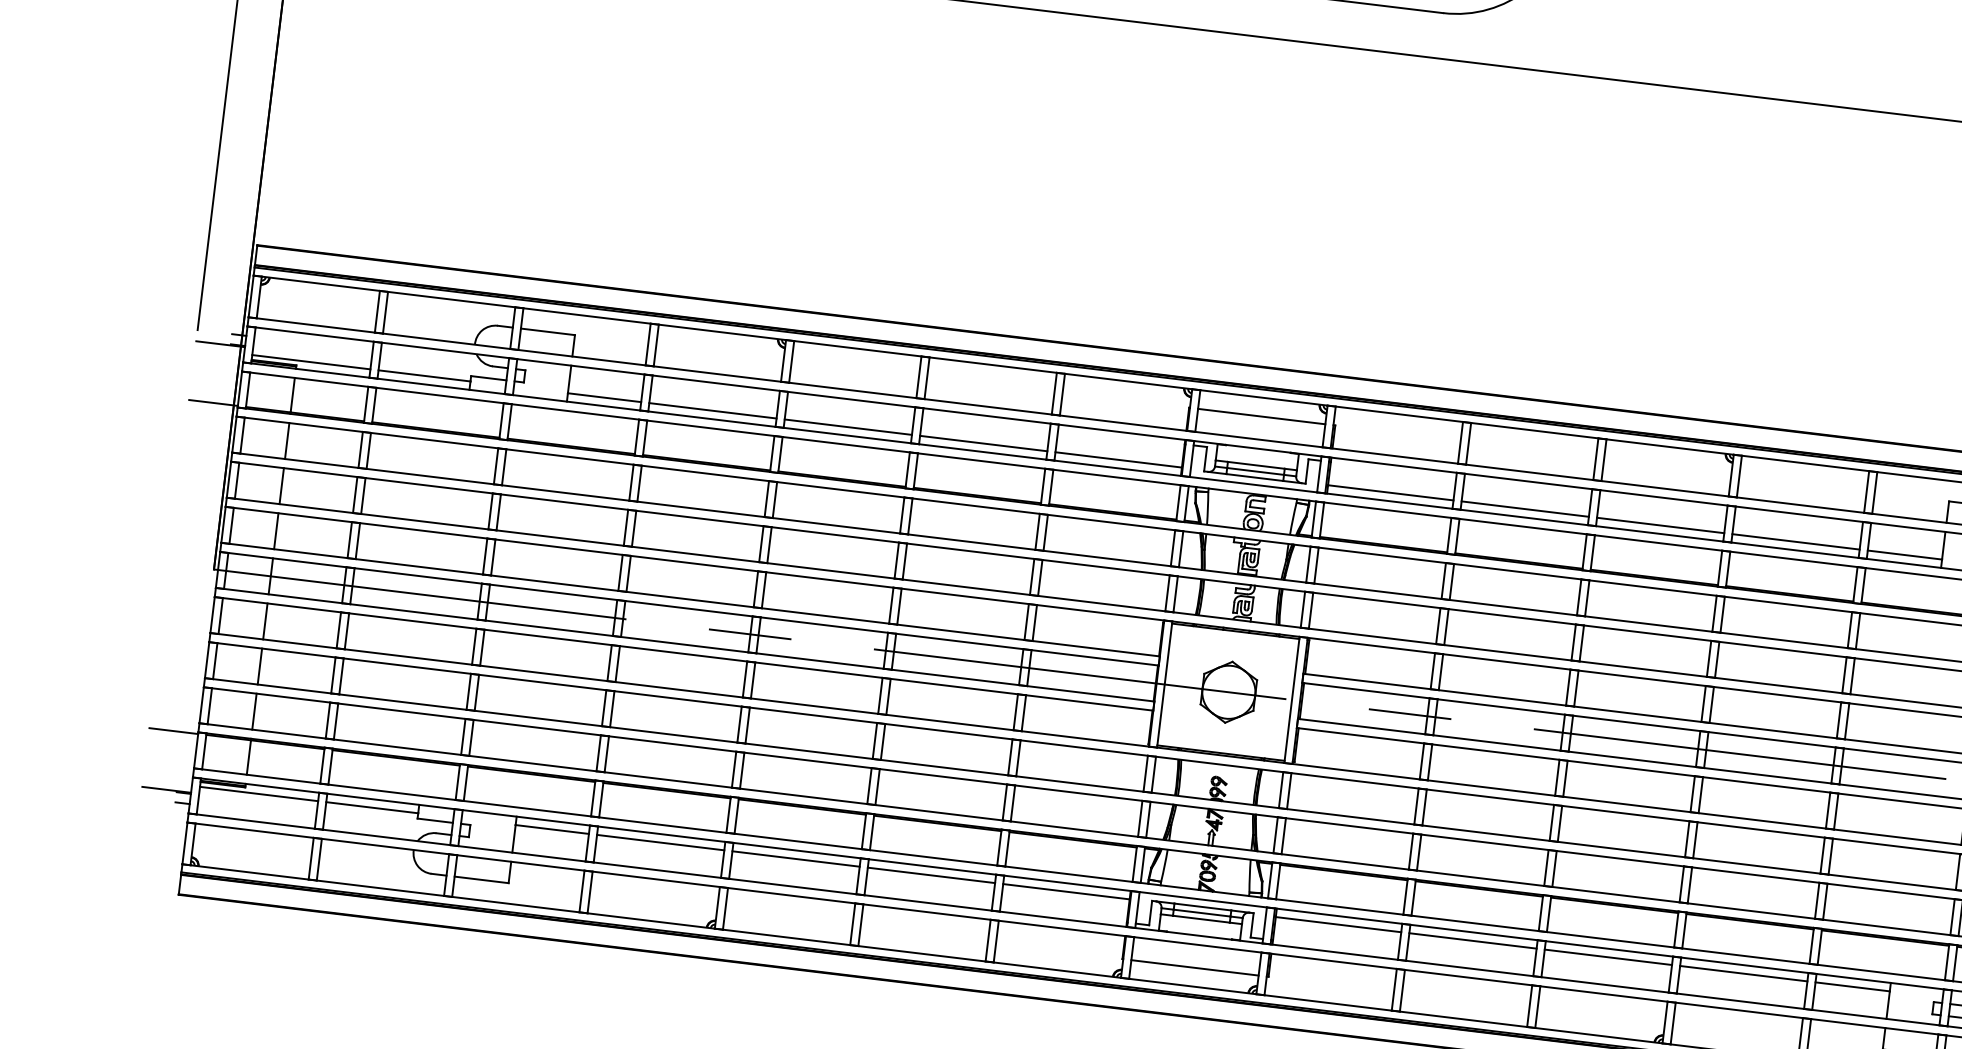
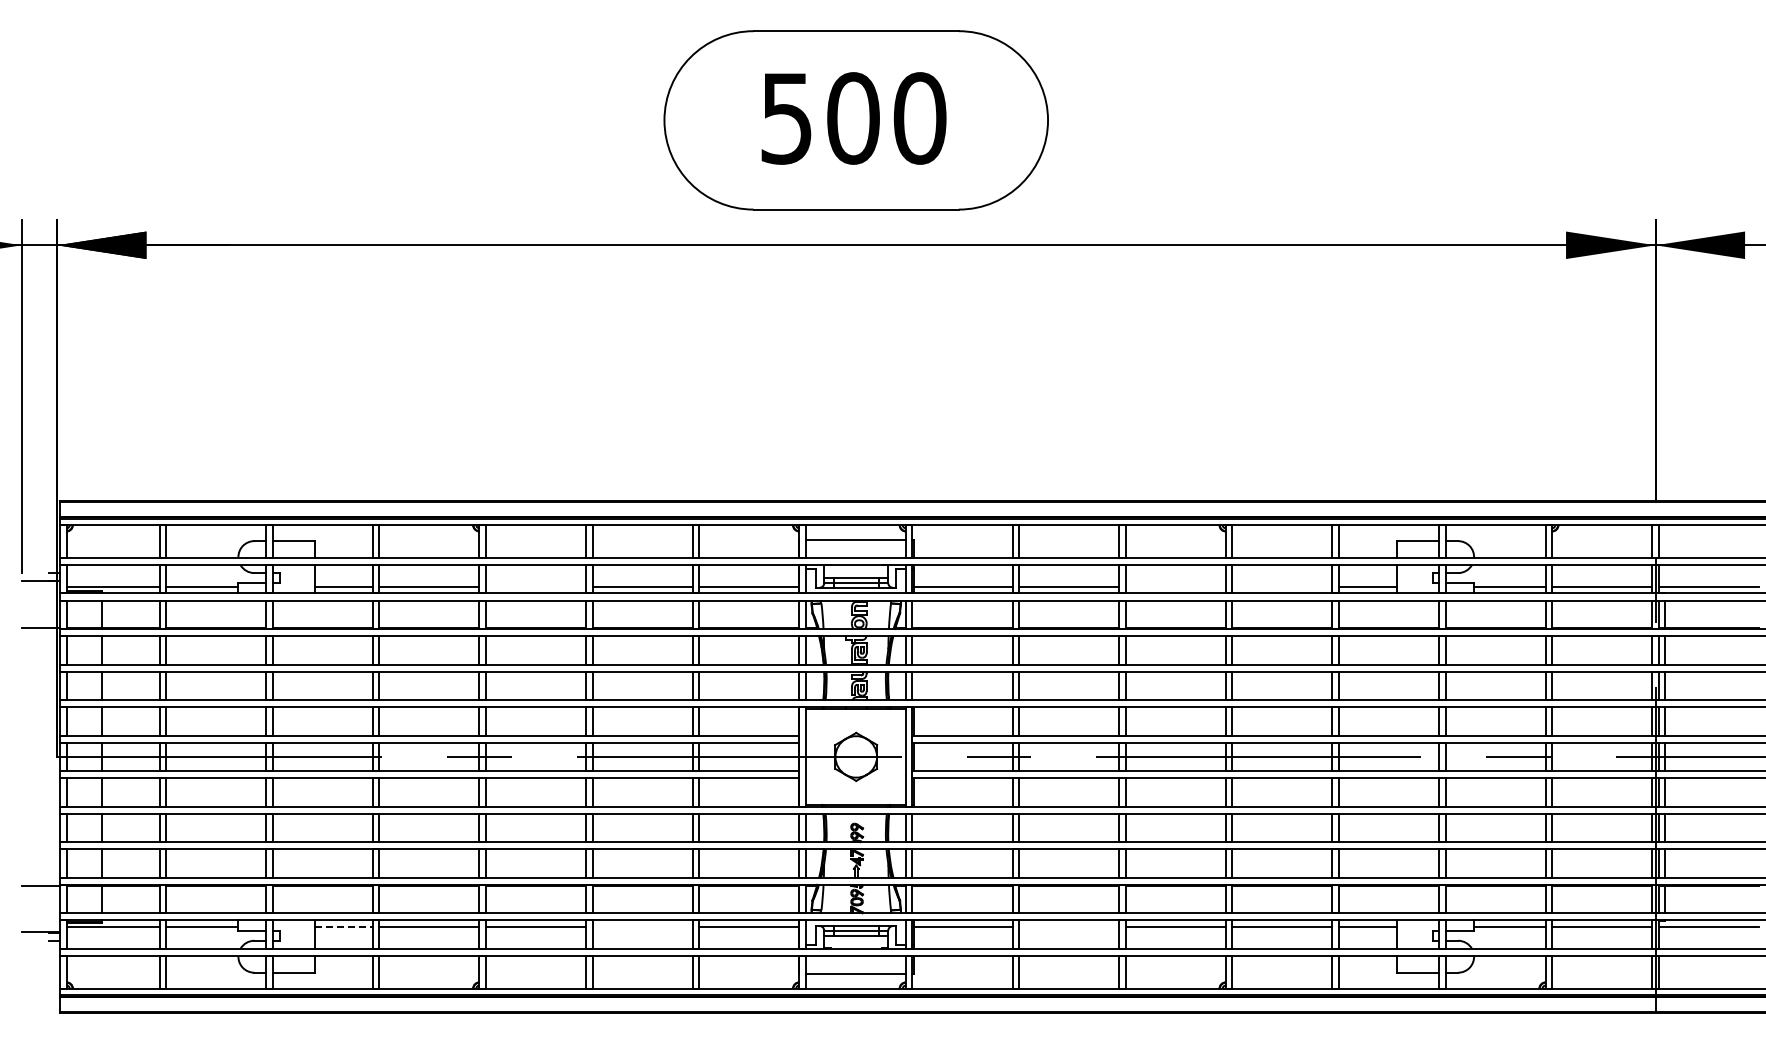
line: (847, 426) -> (535, 586), removed
line: (1660, 524) -> (1175, 586), removed
line: (1796, 541) -> (1282, 586), removed
line: (553, 828) -> (344, 926), solid -> dashed
line: (931, 874) -> (642, 926), removed
line: (1473, 940) -> (1069, 926), removed

